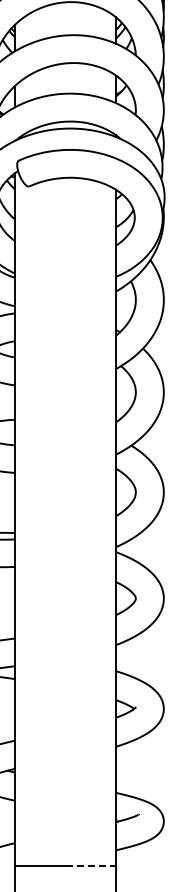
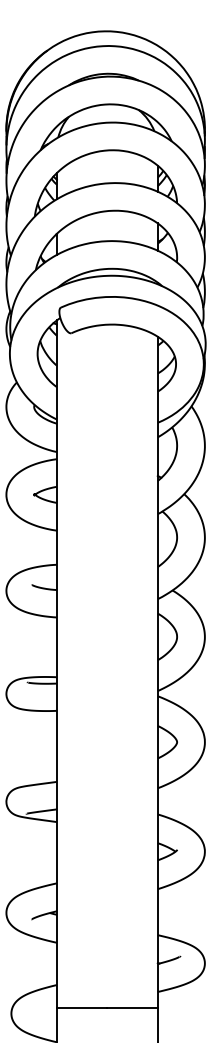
line: (91, 865) -> (133, 1007), dashed -> solid

